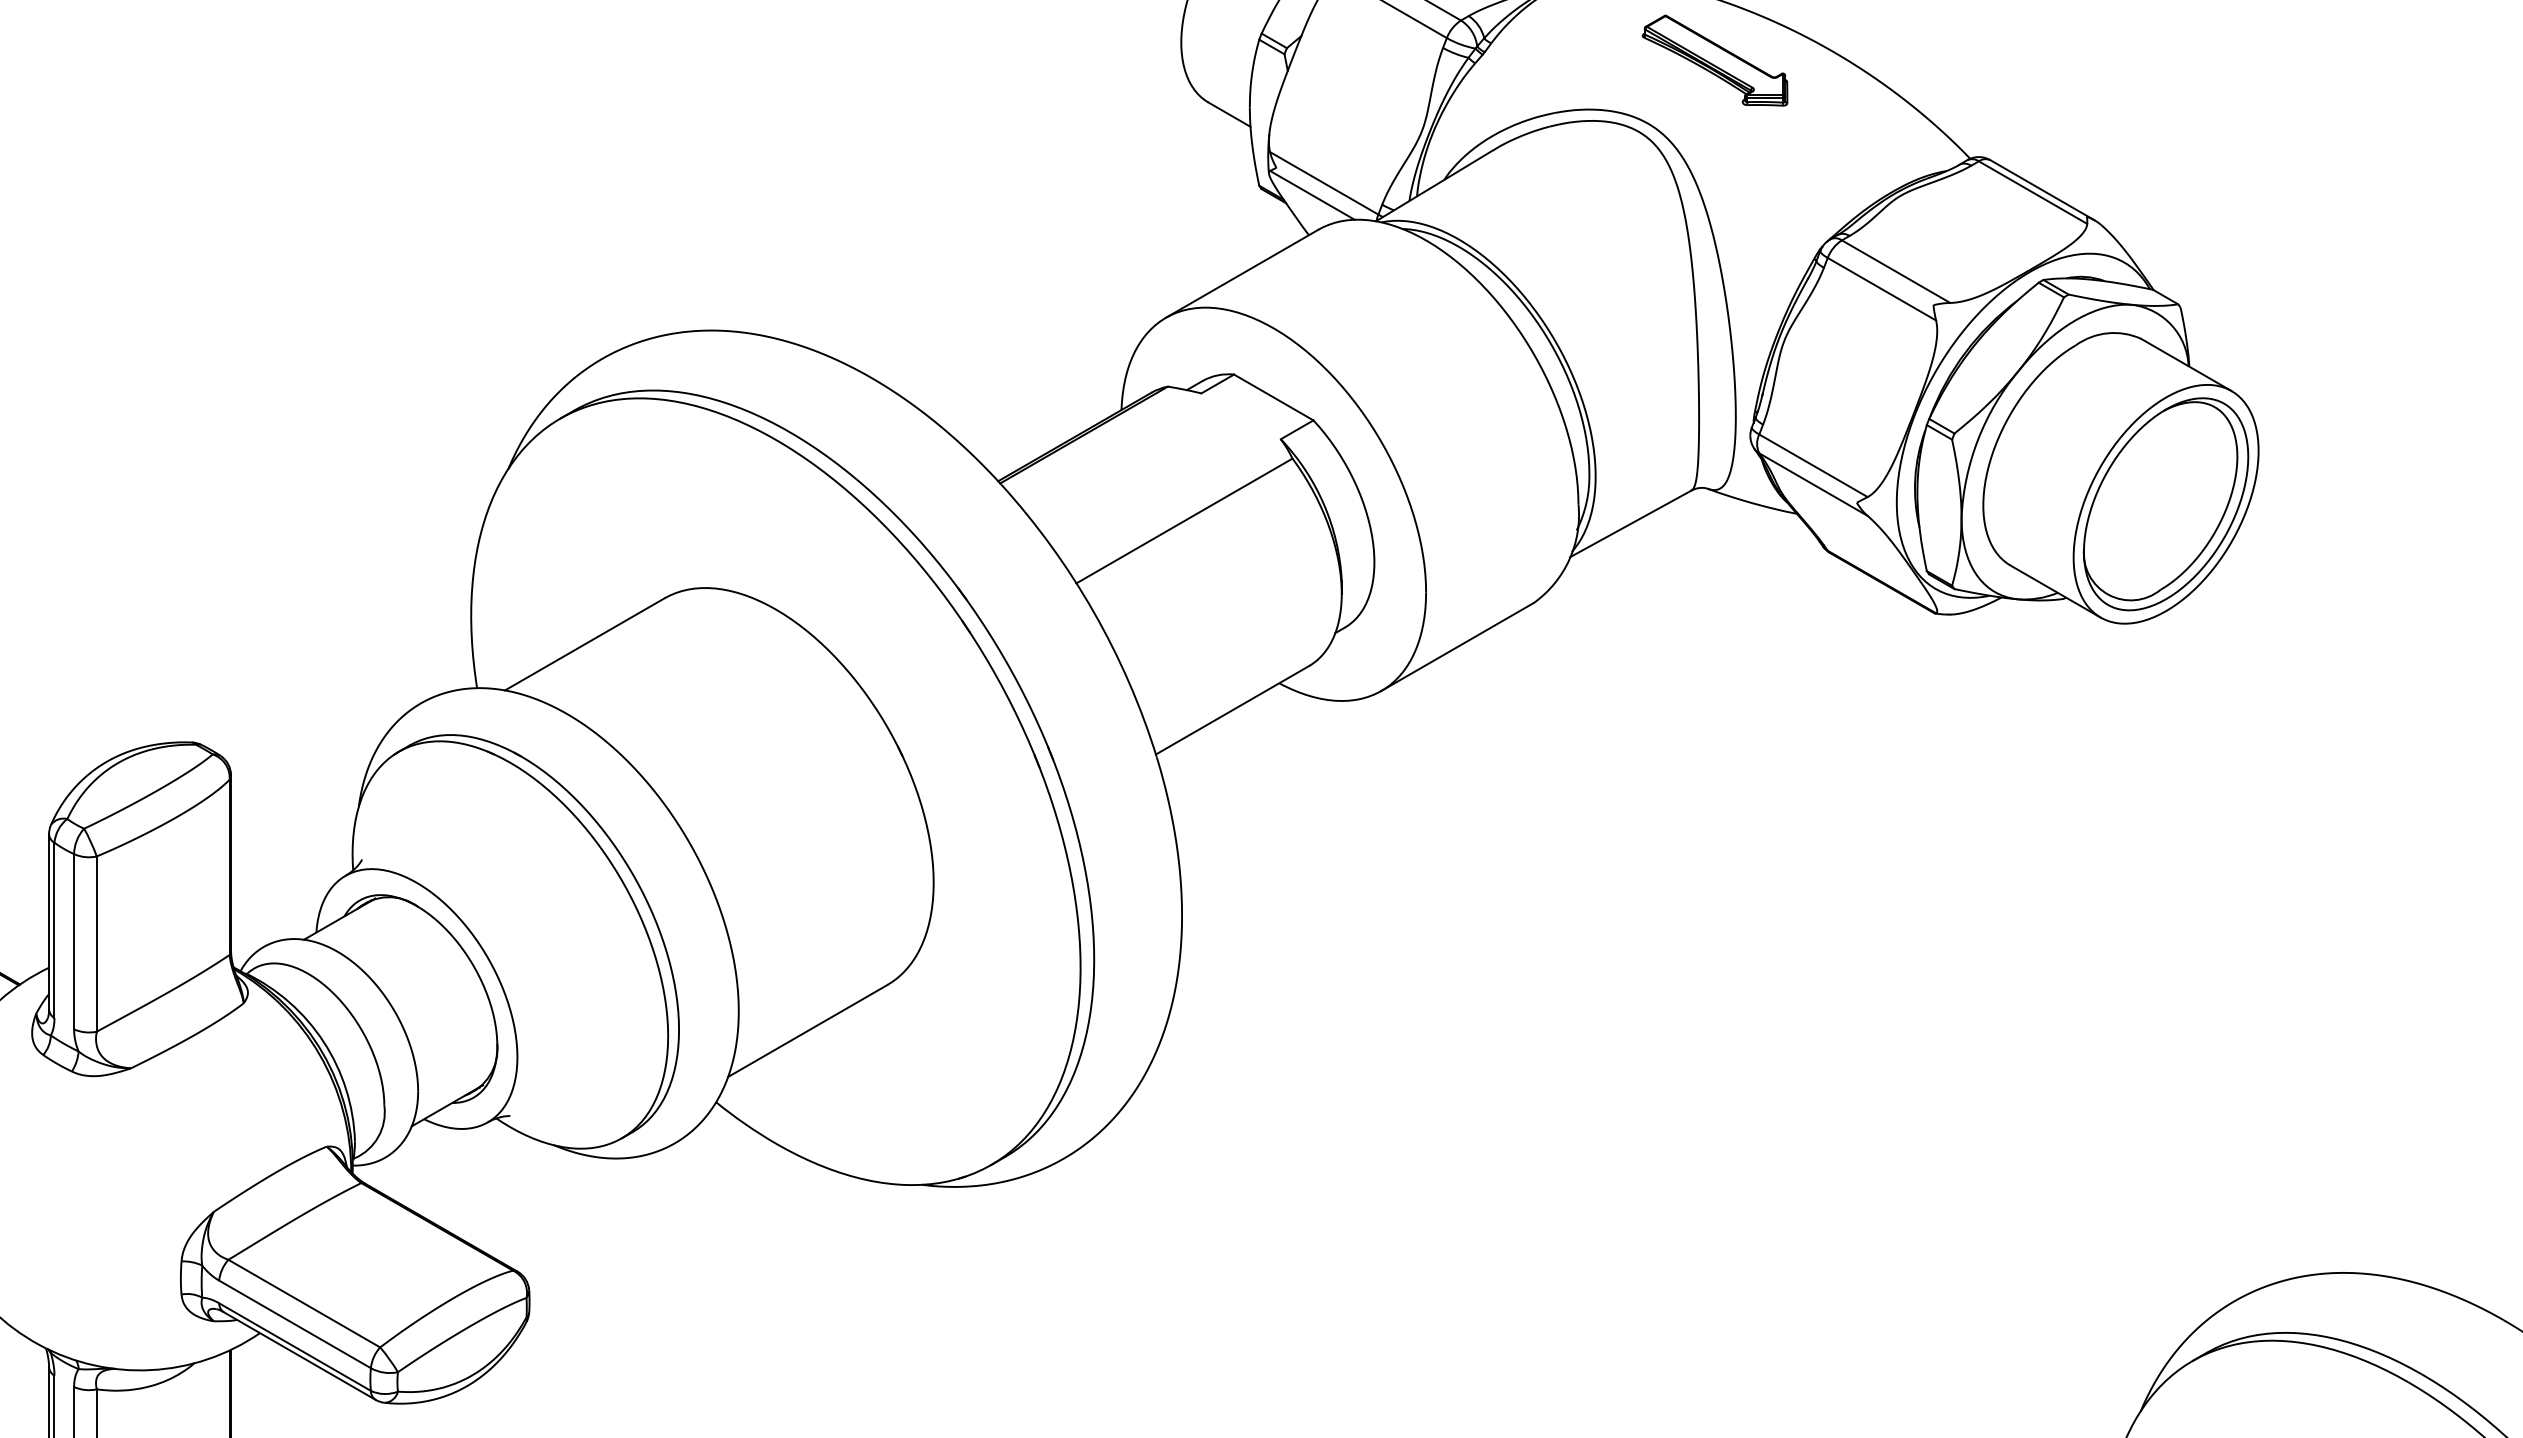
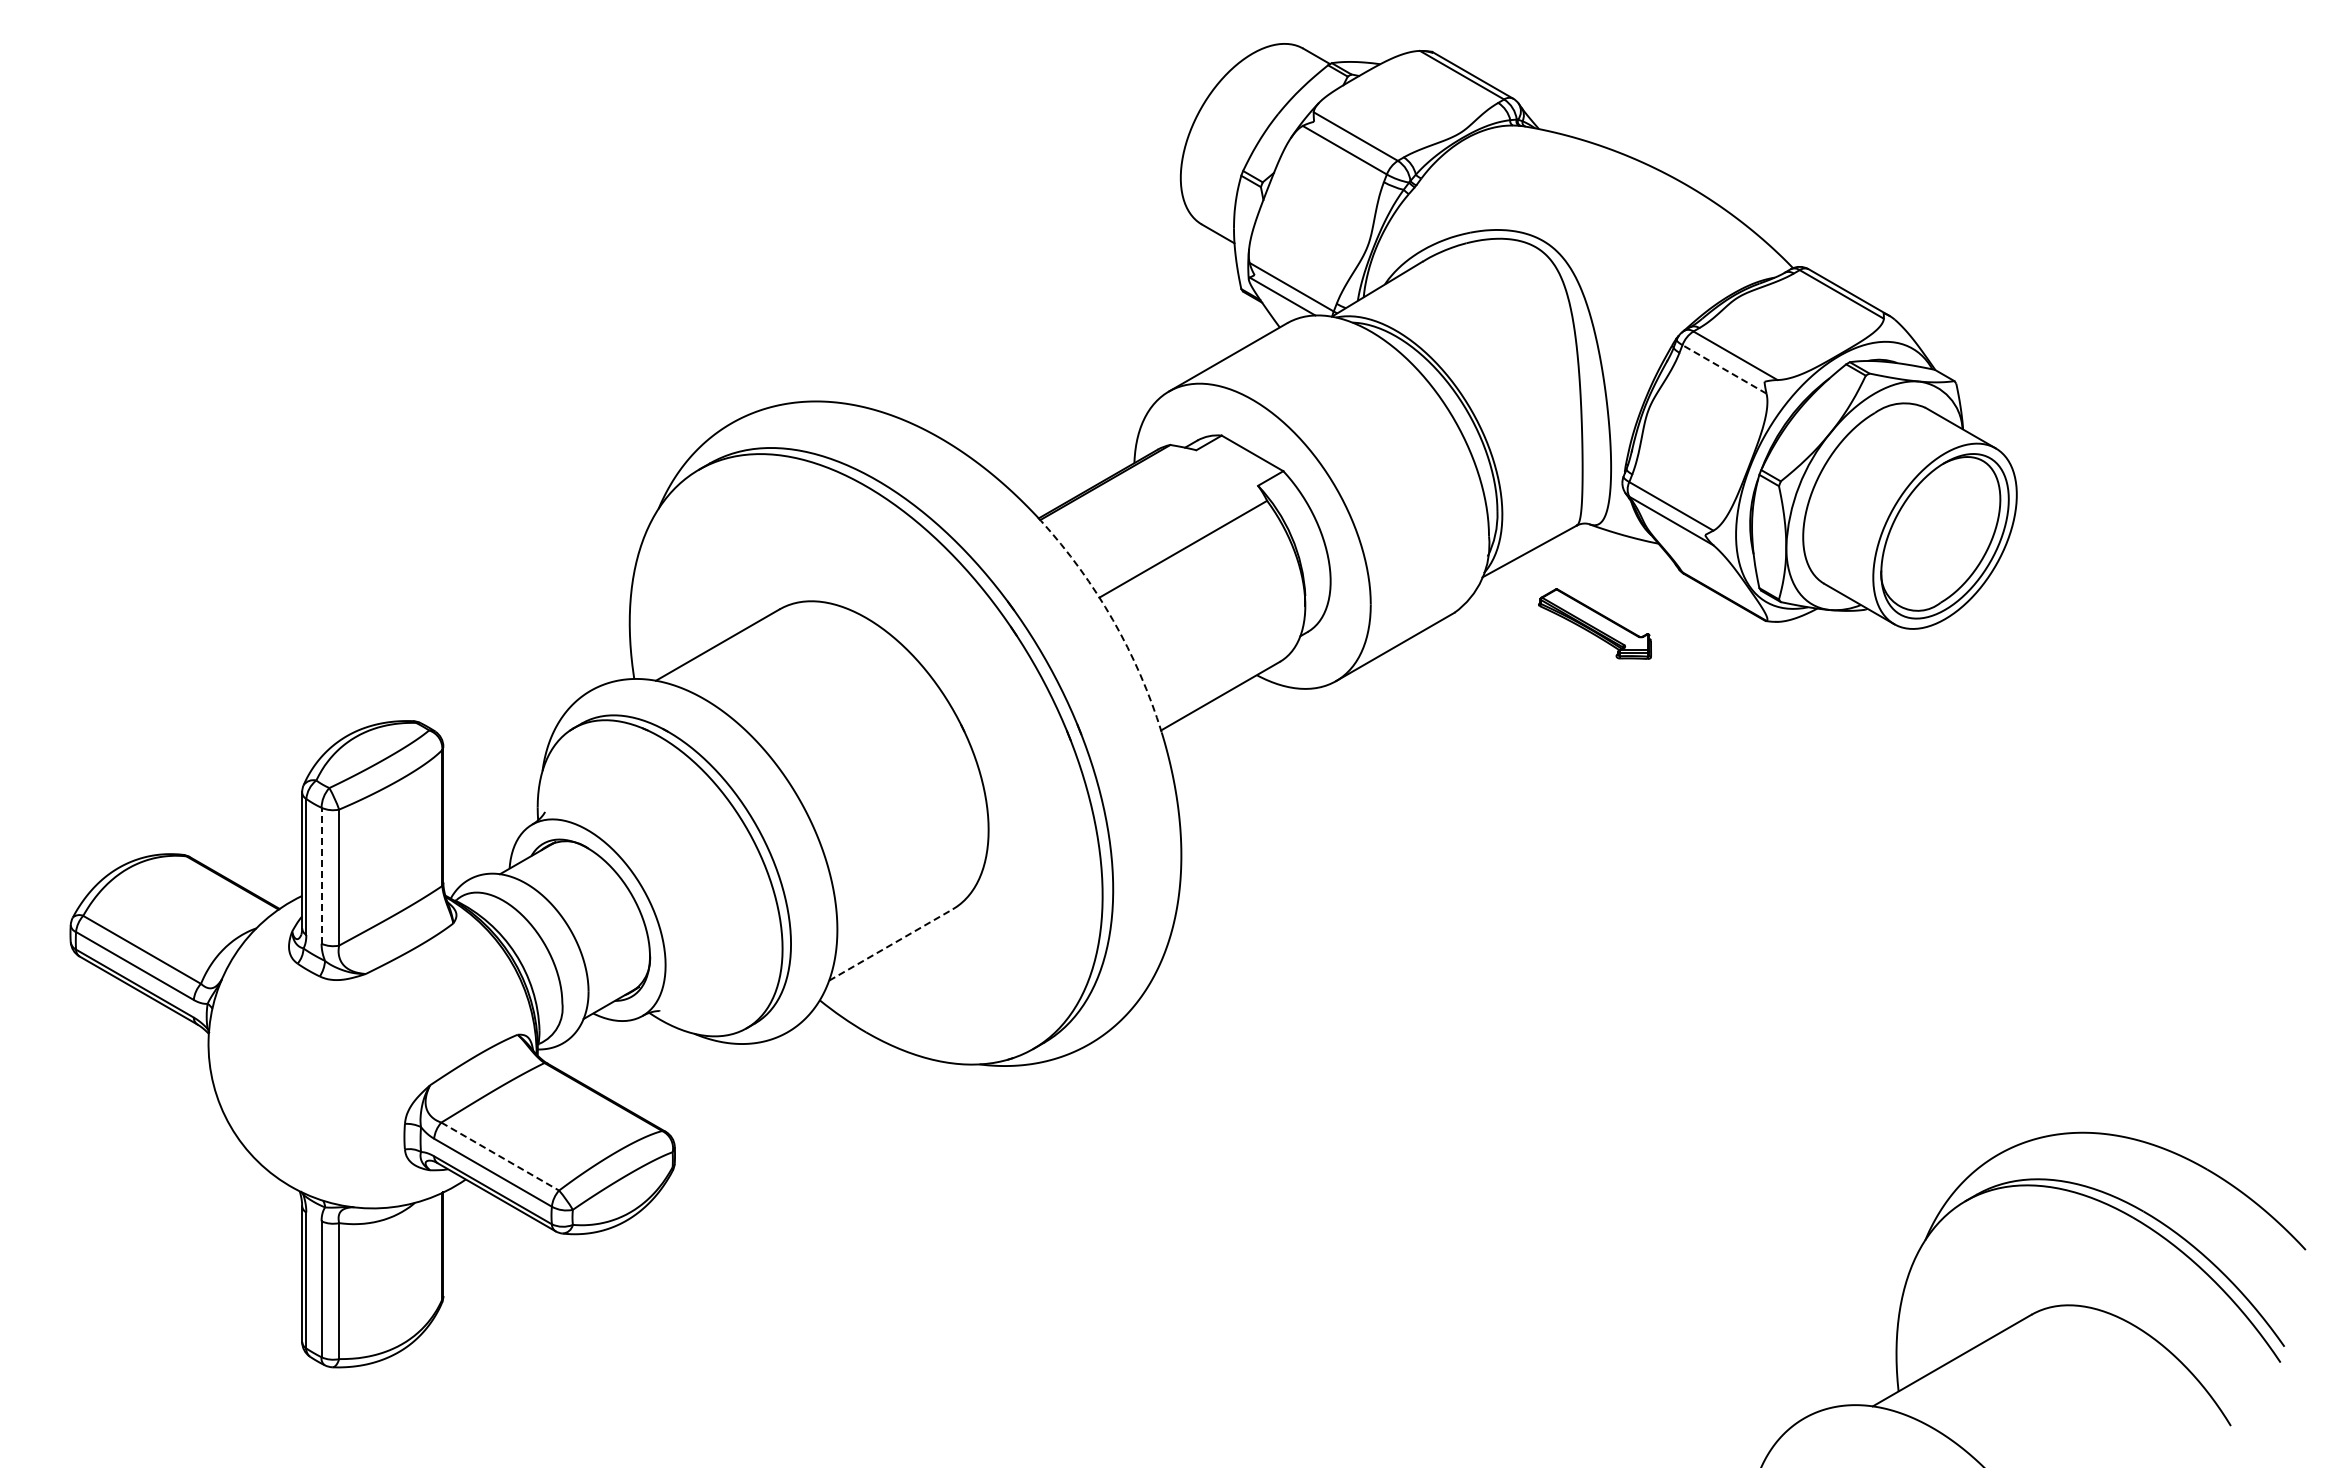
part: (1714, 59) -> (1594, 623), moved
line: (1881, 289) -> (1724, 369), solid -> dashed
arc: (1093, 612) -> (1112, 620), solid -> dashed
line: (74, 941) -> (321, 875), solid -> dashed
line: (808, 1030) -> (891, 944), solid -> dashed
line: (304, 1303) -> (500, 1156), solid -> dashed

